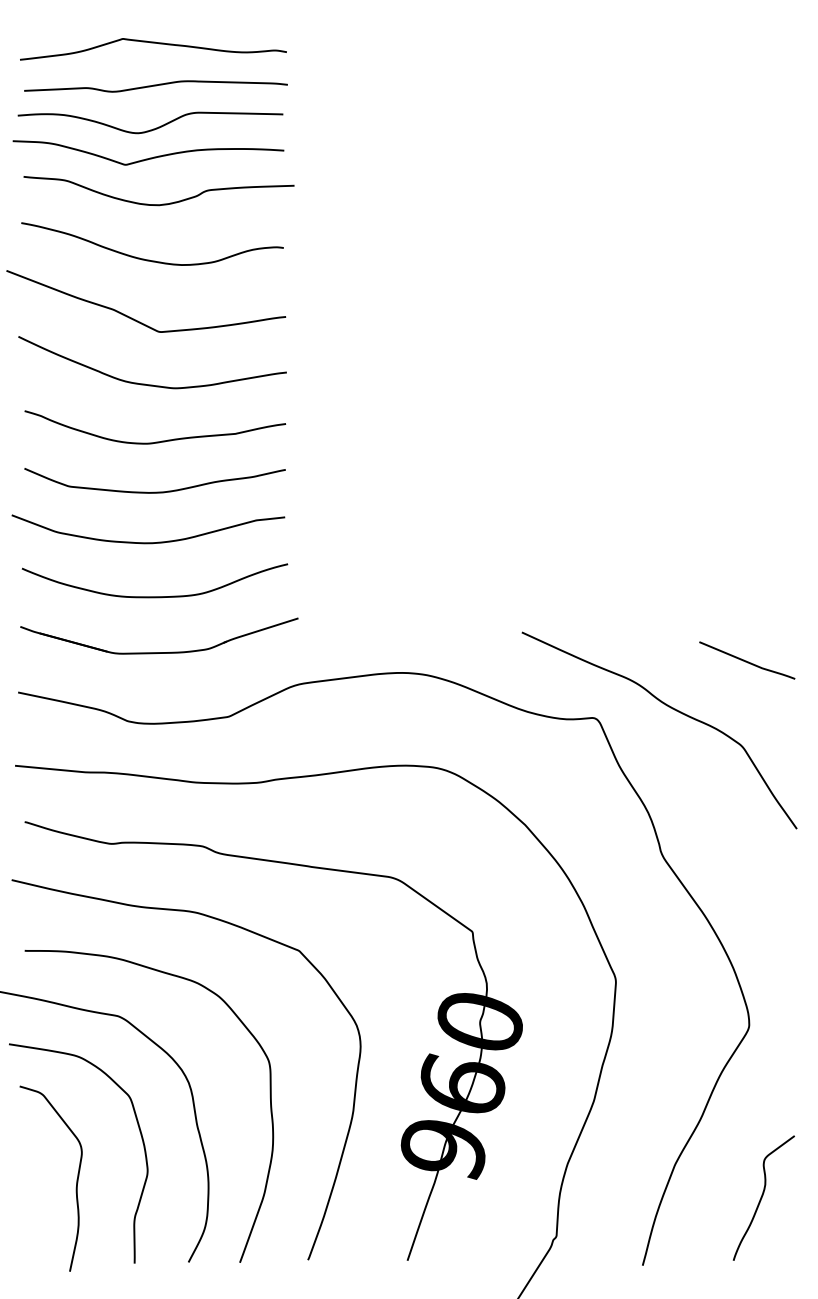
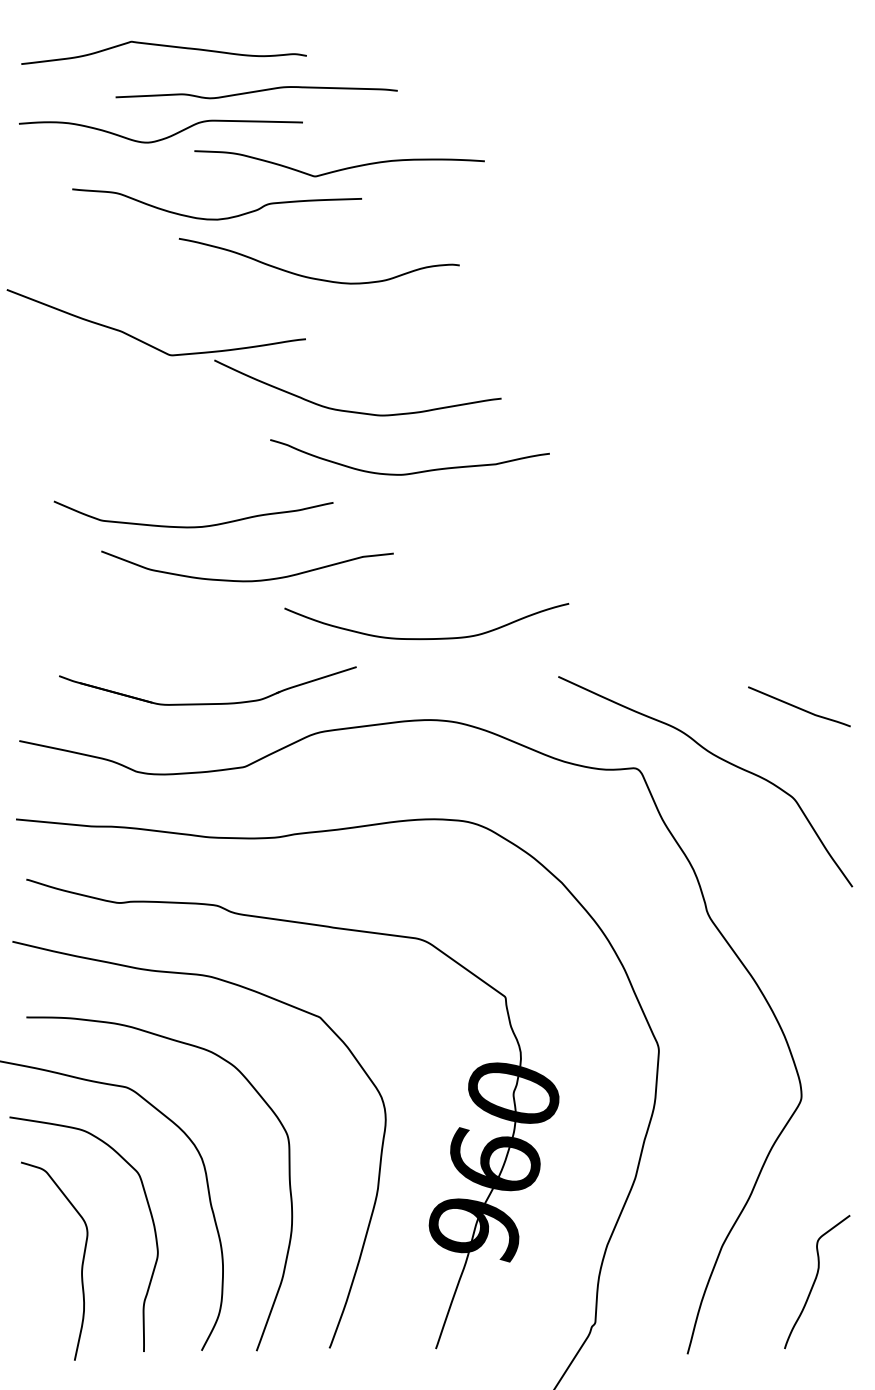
curve: (155, 86) -> (256, 92), moved
curve: (149, 157) -> (340, 168), moved
curve: (162, 203) -> (220, 217), moved
curve: (149, 259) -> (316, 277), moved
curve: (152, 384) -> (357, 411), moved
curve: (155, 441) -> (410, 472), moved
curve: (154, 491) -> (193, 525), moved
curve: (148, 542) -> (247, 580), moved
curve: (154, 596) -> (426, 638), moved
part: (159, 652) -> (208, 703), moved

